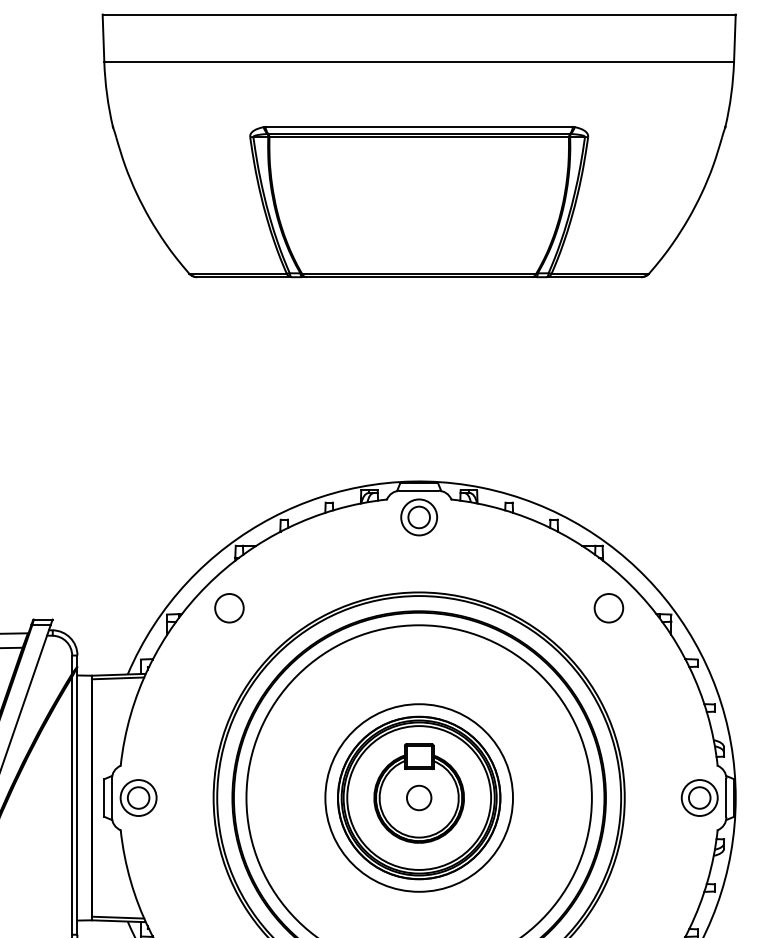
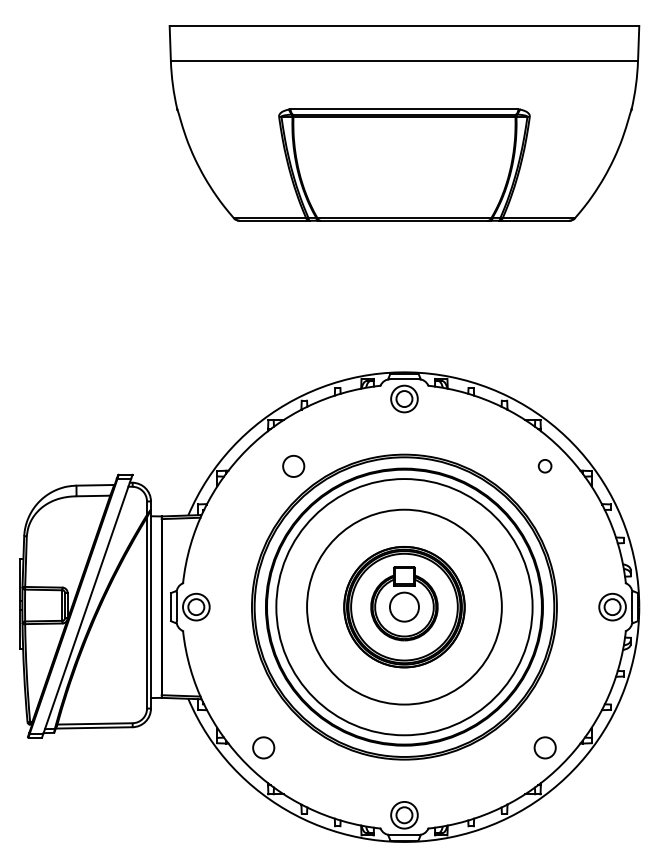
circle: (229, 607) -> (293, 465), moved
circle: (607, 607) -> (544, 465), size x0.6
circle: (419, 797) -> (404, 606), size x1.4
circle: (419, 798) -> (404, 607), size x1.6

